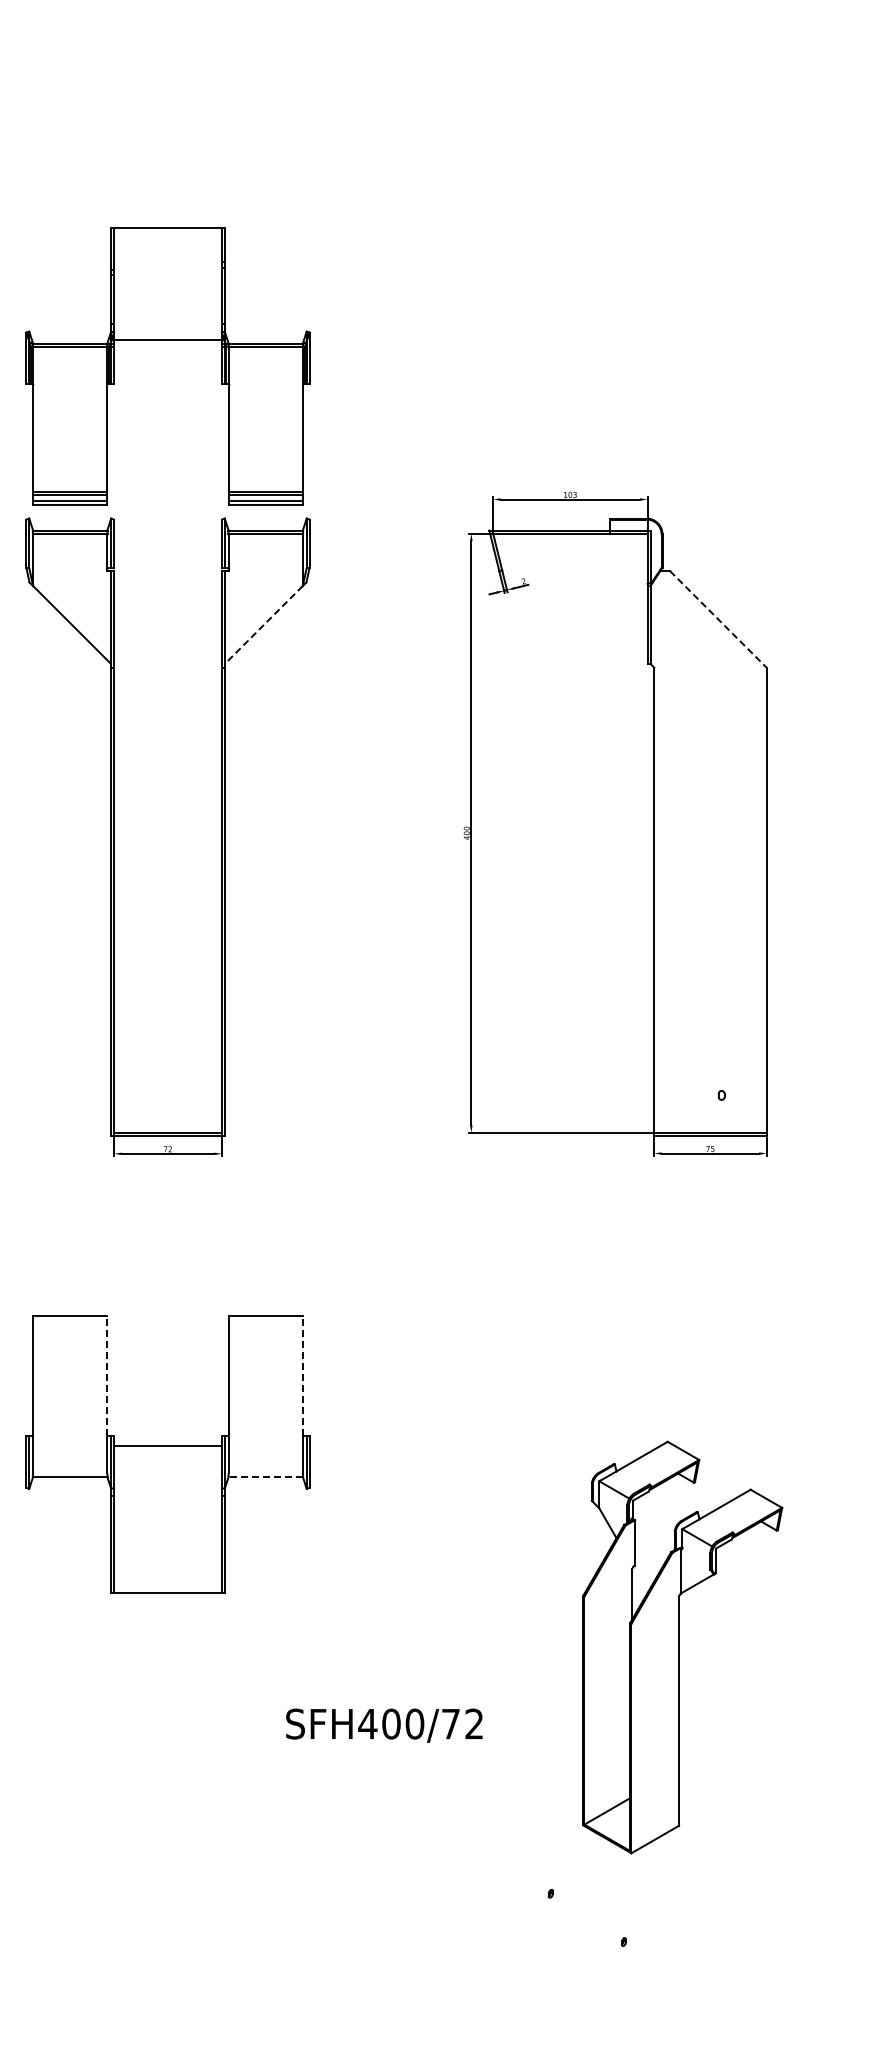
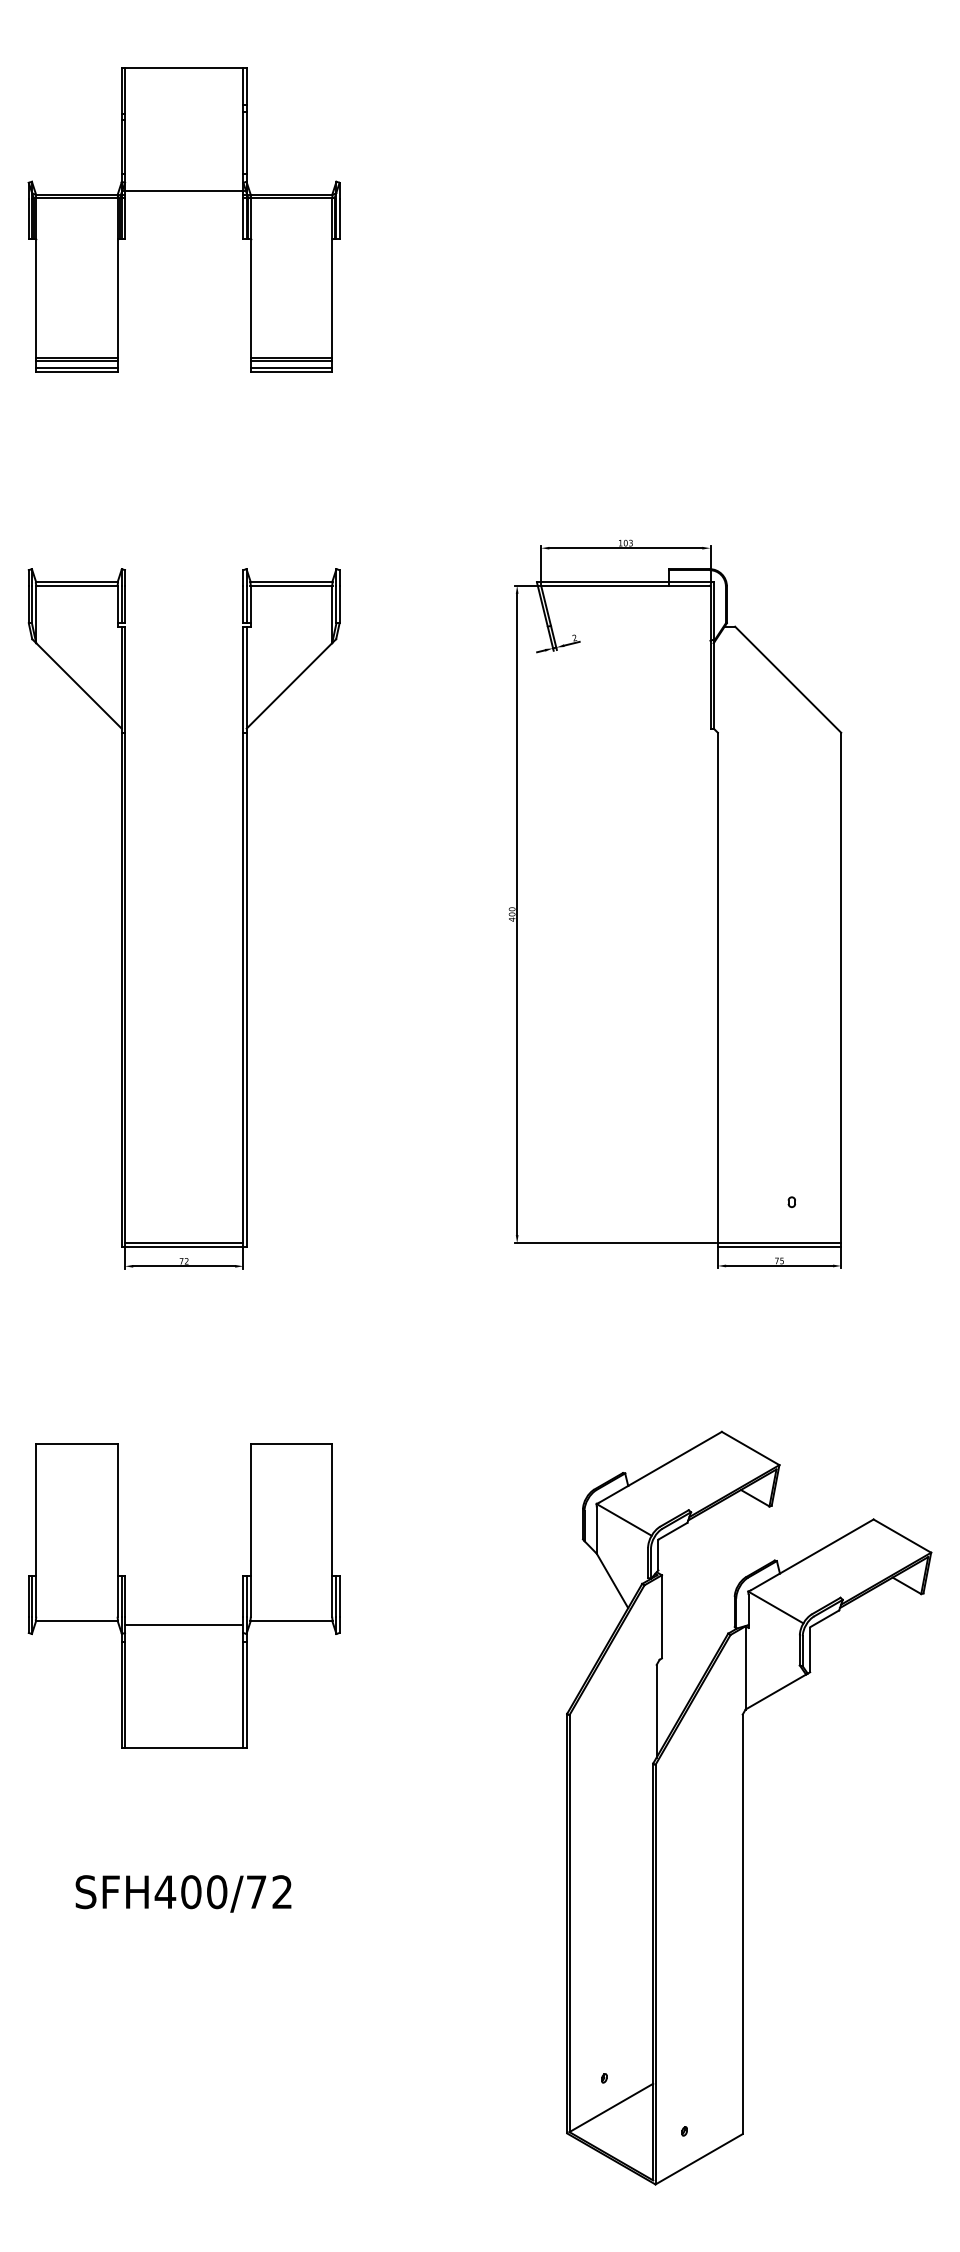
part: (167, 340) -> (183, 191), moved
line: (718, 619) -> (788, 679), dashed -> solid
line: (263, 625) -> (289, 686), dashed -> solid
line: (107, 1375) -> (117, 1509), dashed -> solid
line: (302, 1375) -> (331, 1509), dashed -> solid
line: (167, 1445) -> (183, 1624), moved
line: (265, 1476) -> (291, 1620), dashed -> solid
part: (682, 1647) -> (748, 1808), size x1.67
text: (384, 1725) -> (183, 1893), moved

